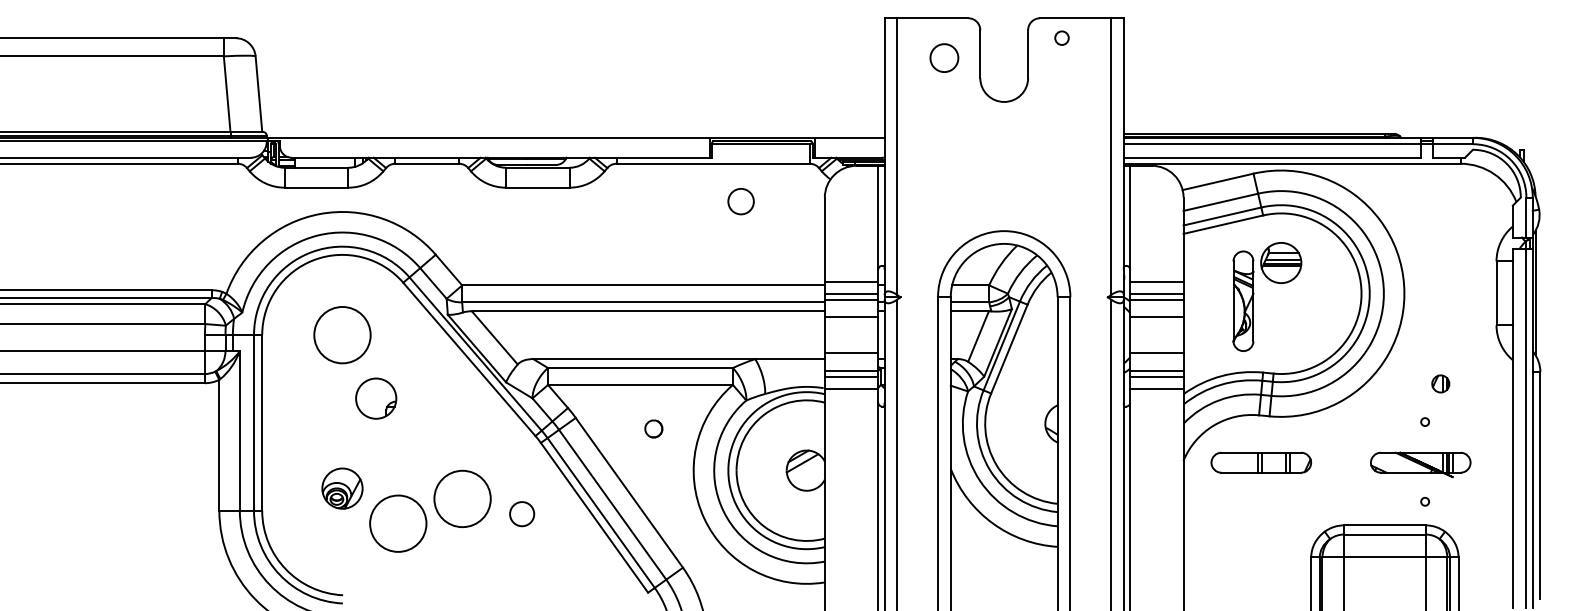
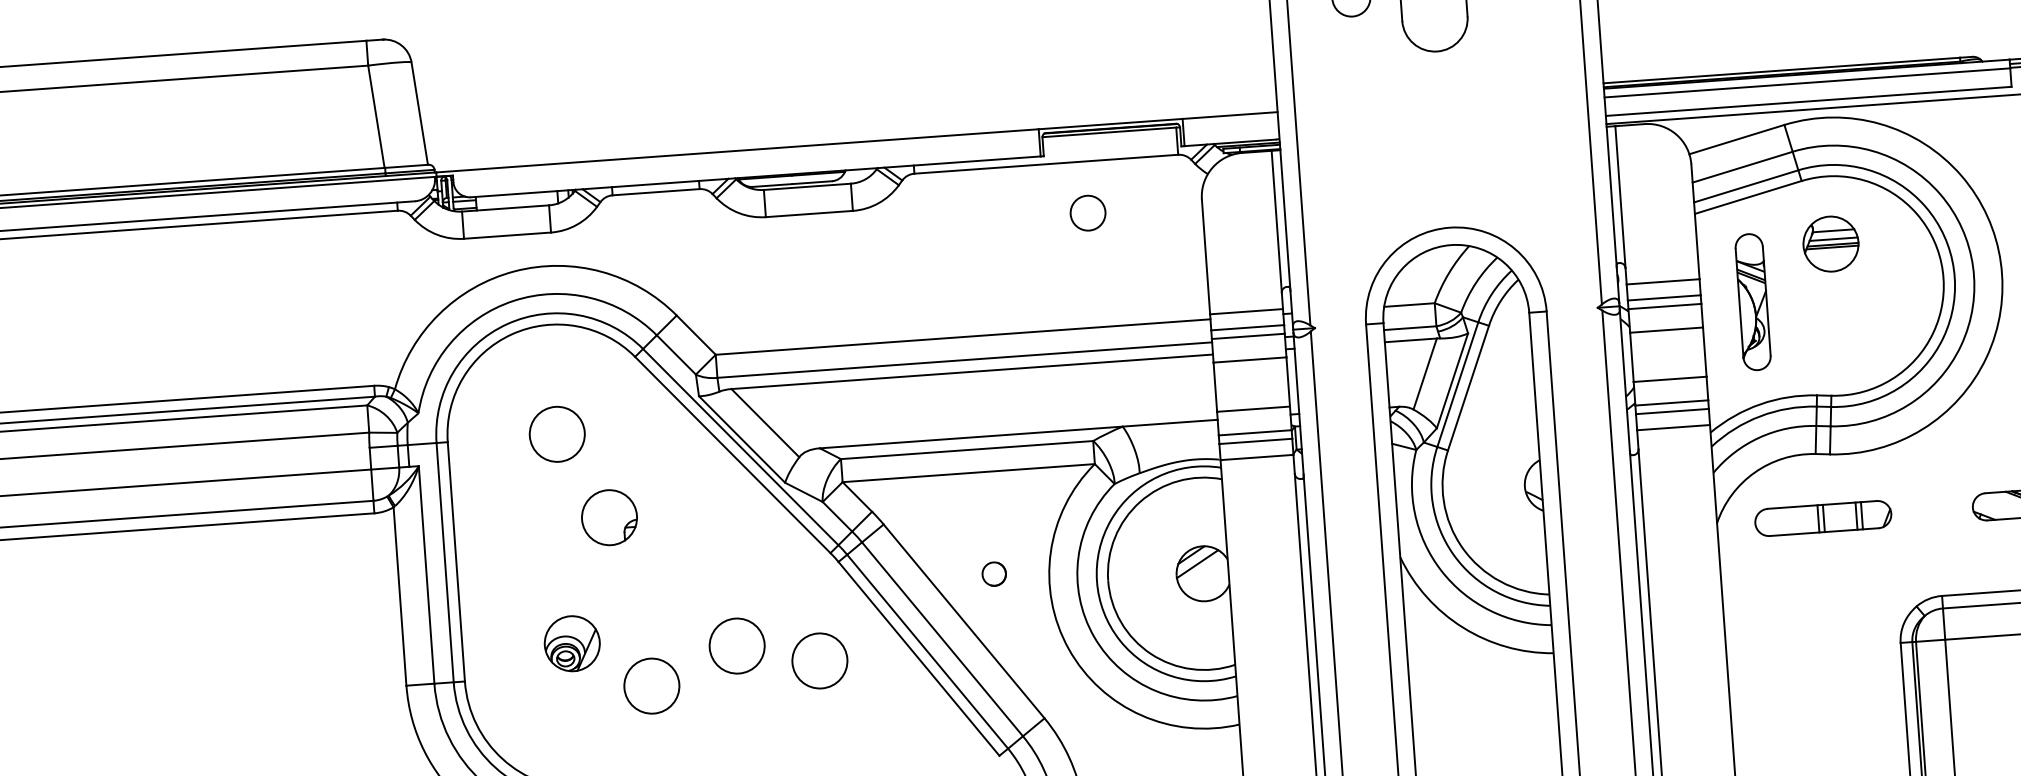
part: (1243, 300) -> (1753, 301), moved
circle: (342, 335) -> (557, 434), size x0.71
part: (653, 428) -> (993, 573), moved
circle: (462, 498) -> (737, 645), size x0.71
circle: (522, 514) -> (820, 661), size x1.67
circle: (398, 523) -> (652, 685), size x0.71

